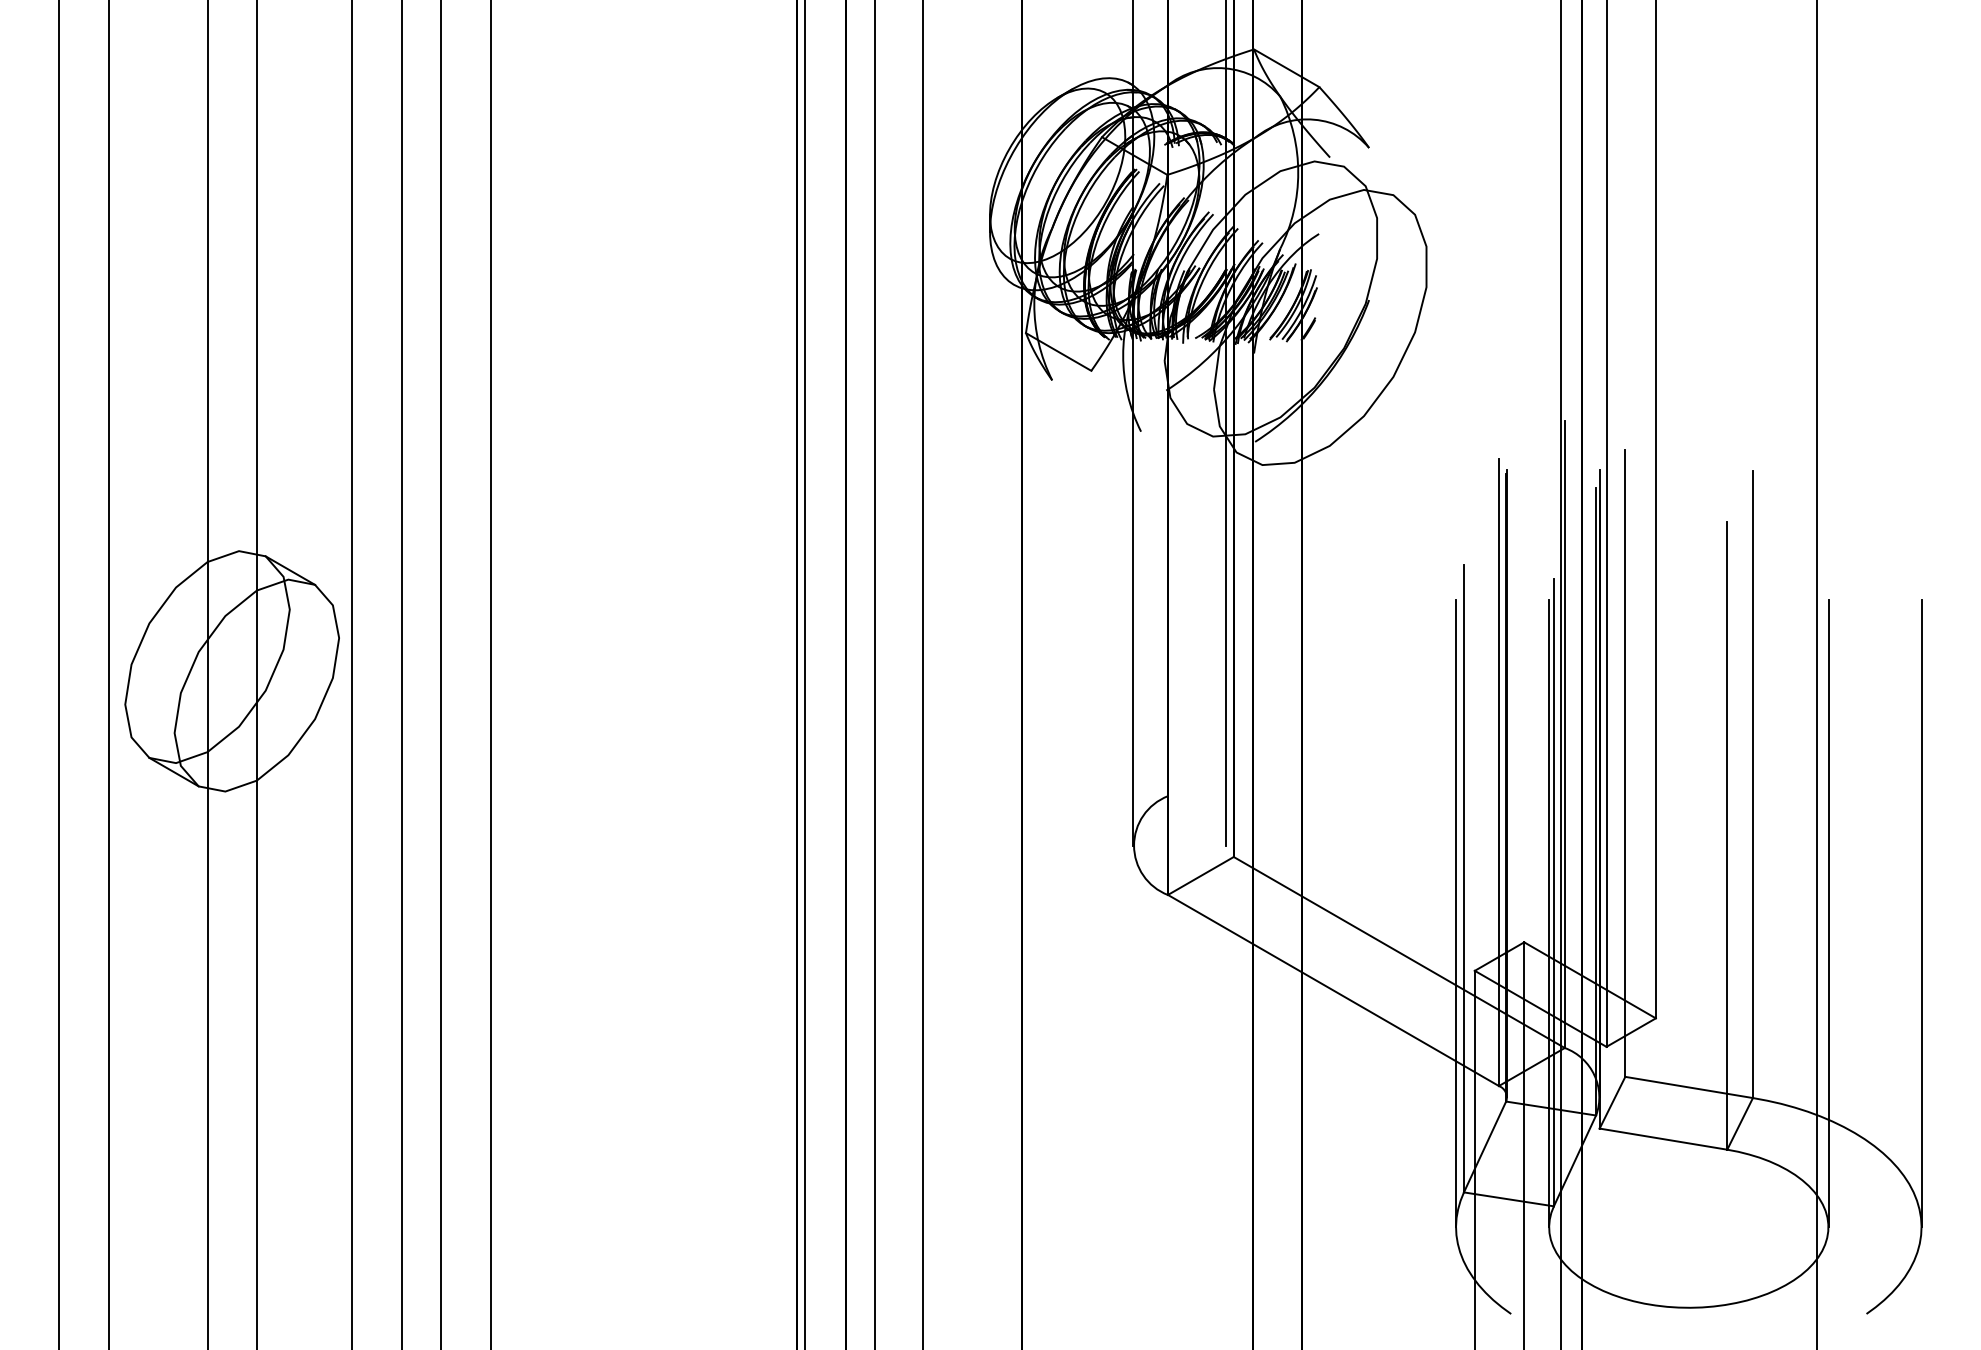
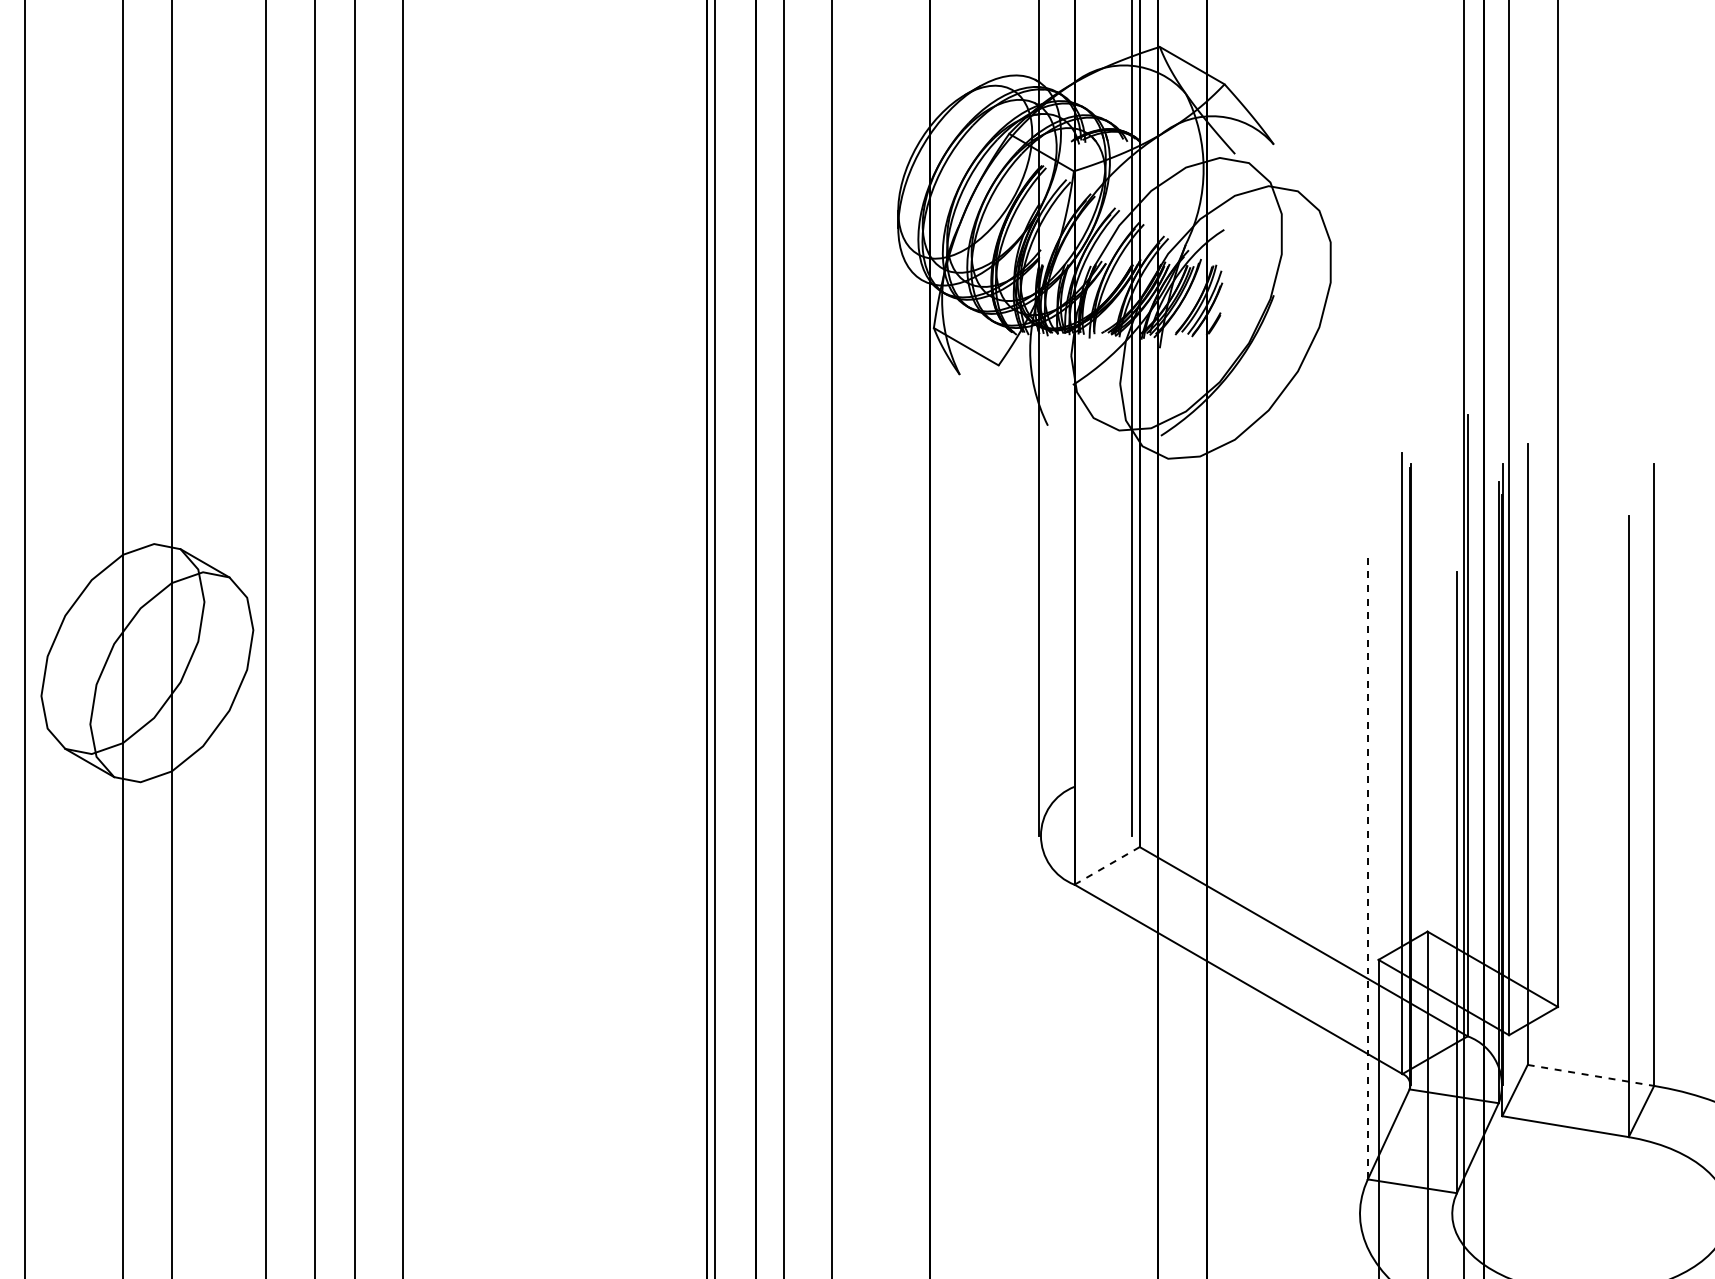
line: (1200, 875) -> (1106, 865), solid -> dashed
line: (1463, 878) -> (1367, 868), solid -> dashed
line: (1456, 913) -> (1360, 903), removed
line: (1549, 913) -> (1452, 903), removed
line: (1689, 1087) -> (1591, 1075), solid -> dashed

